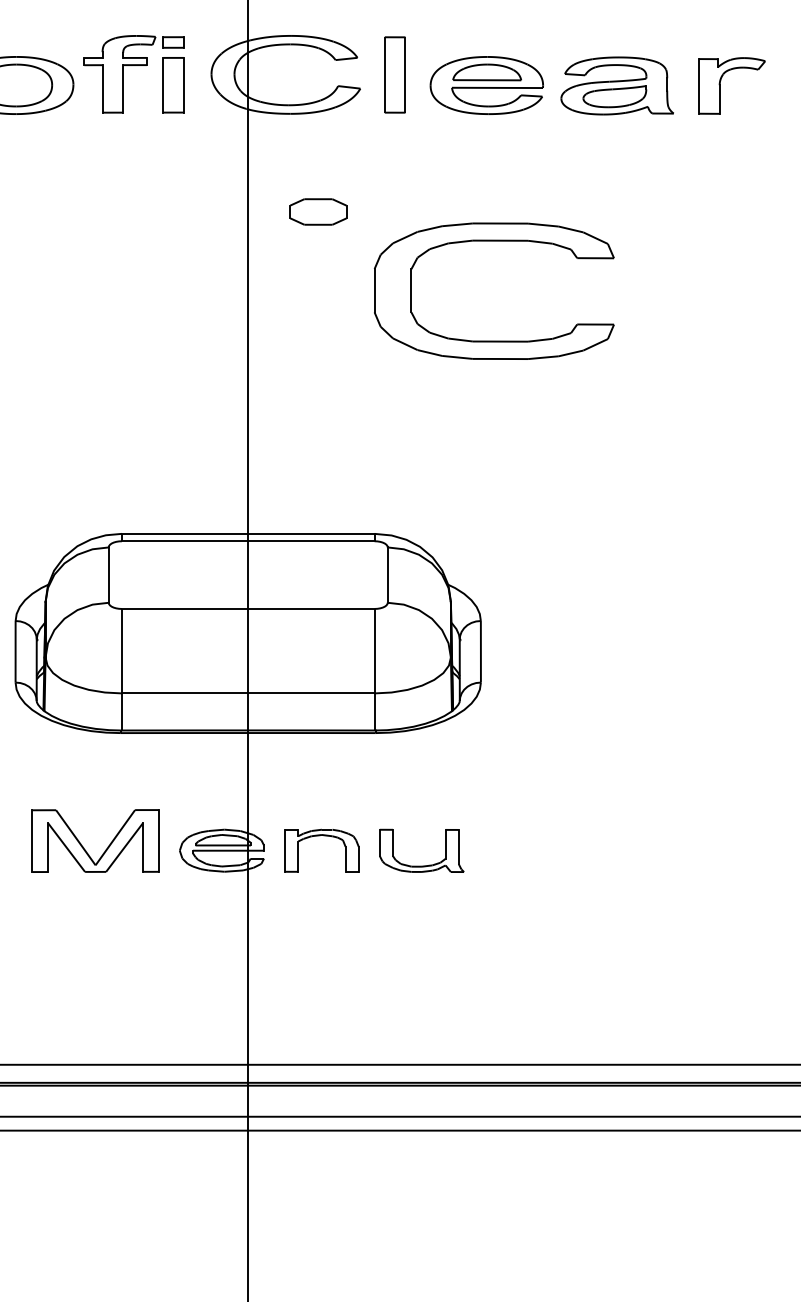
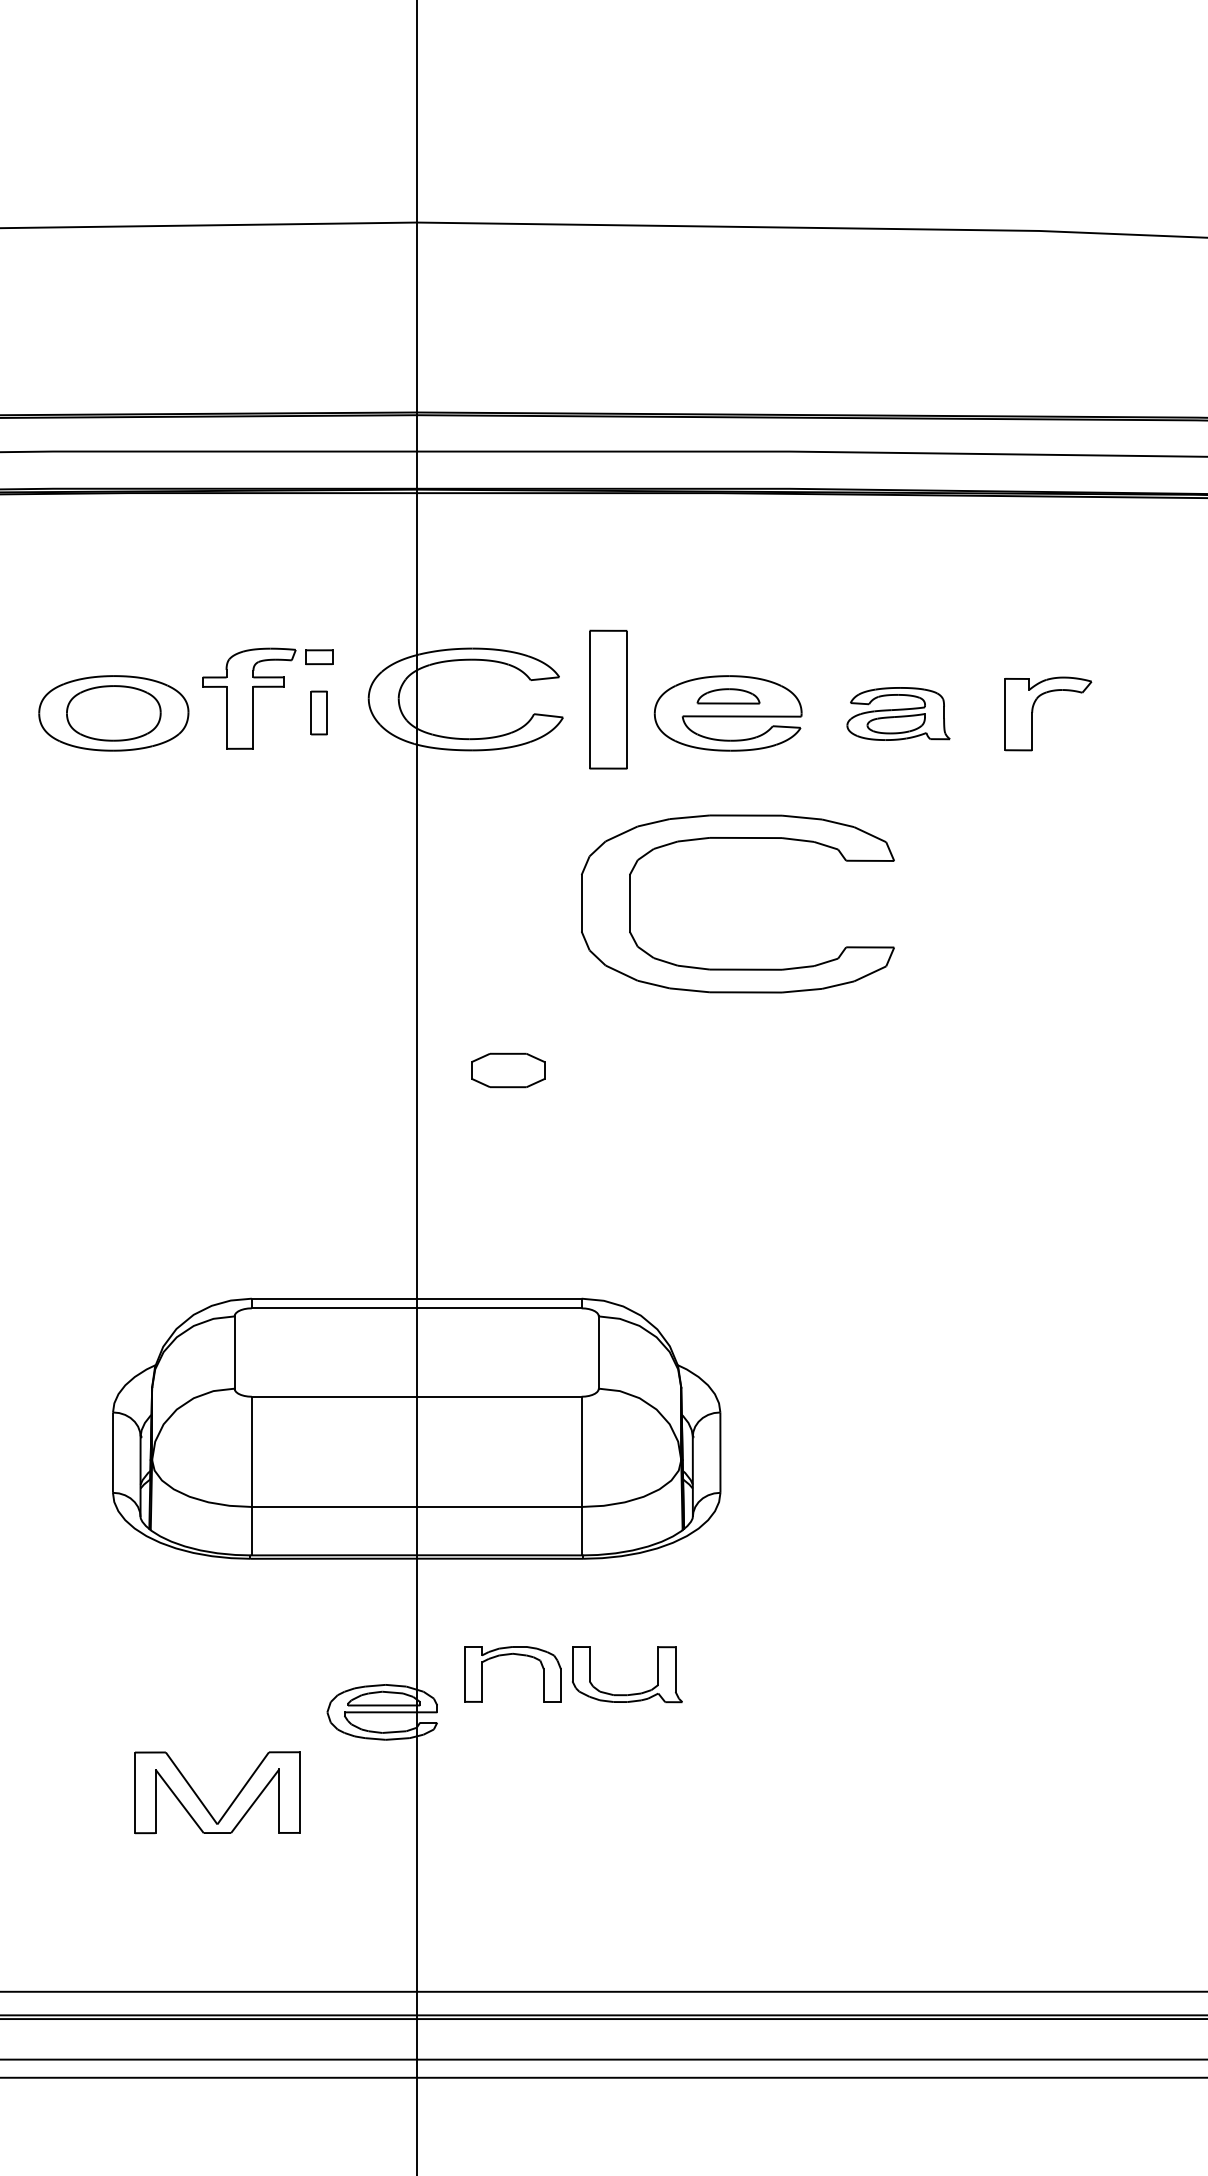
part: (487, 72) -> (728, 696), size x0.7
part: (395, 74) -> (608, 699), size x1.4
part: (173, 84) -> (319, 712), size x0.6
part: (617, 85) -> (898, 713), size x0.7
part: (318, 211) -> (508, 1070), moved
part: (493, 241) -> (737, 838), moved
part: (319, 836) -> (509, 1655), moved
part: (106, 848) -> (231, 1802), moved
part: (424, 865) -> (630, 1693), moved

